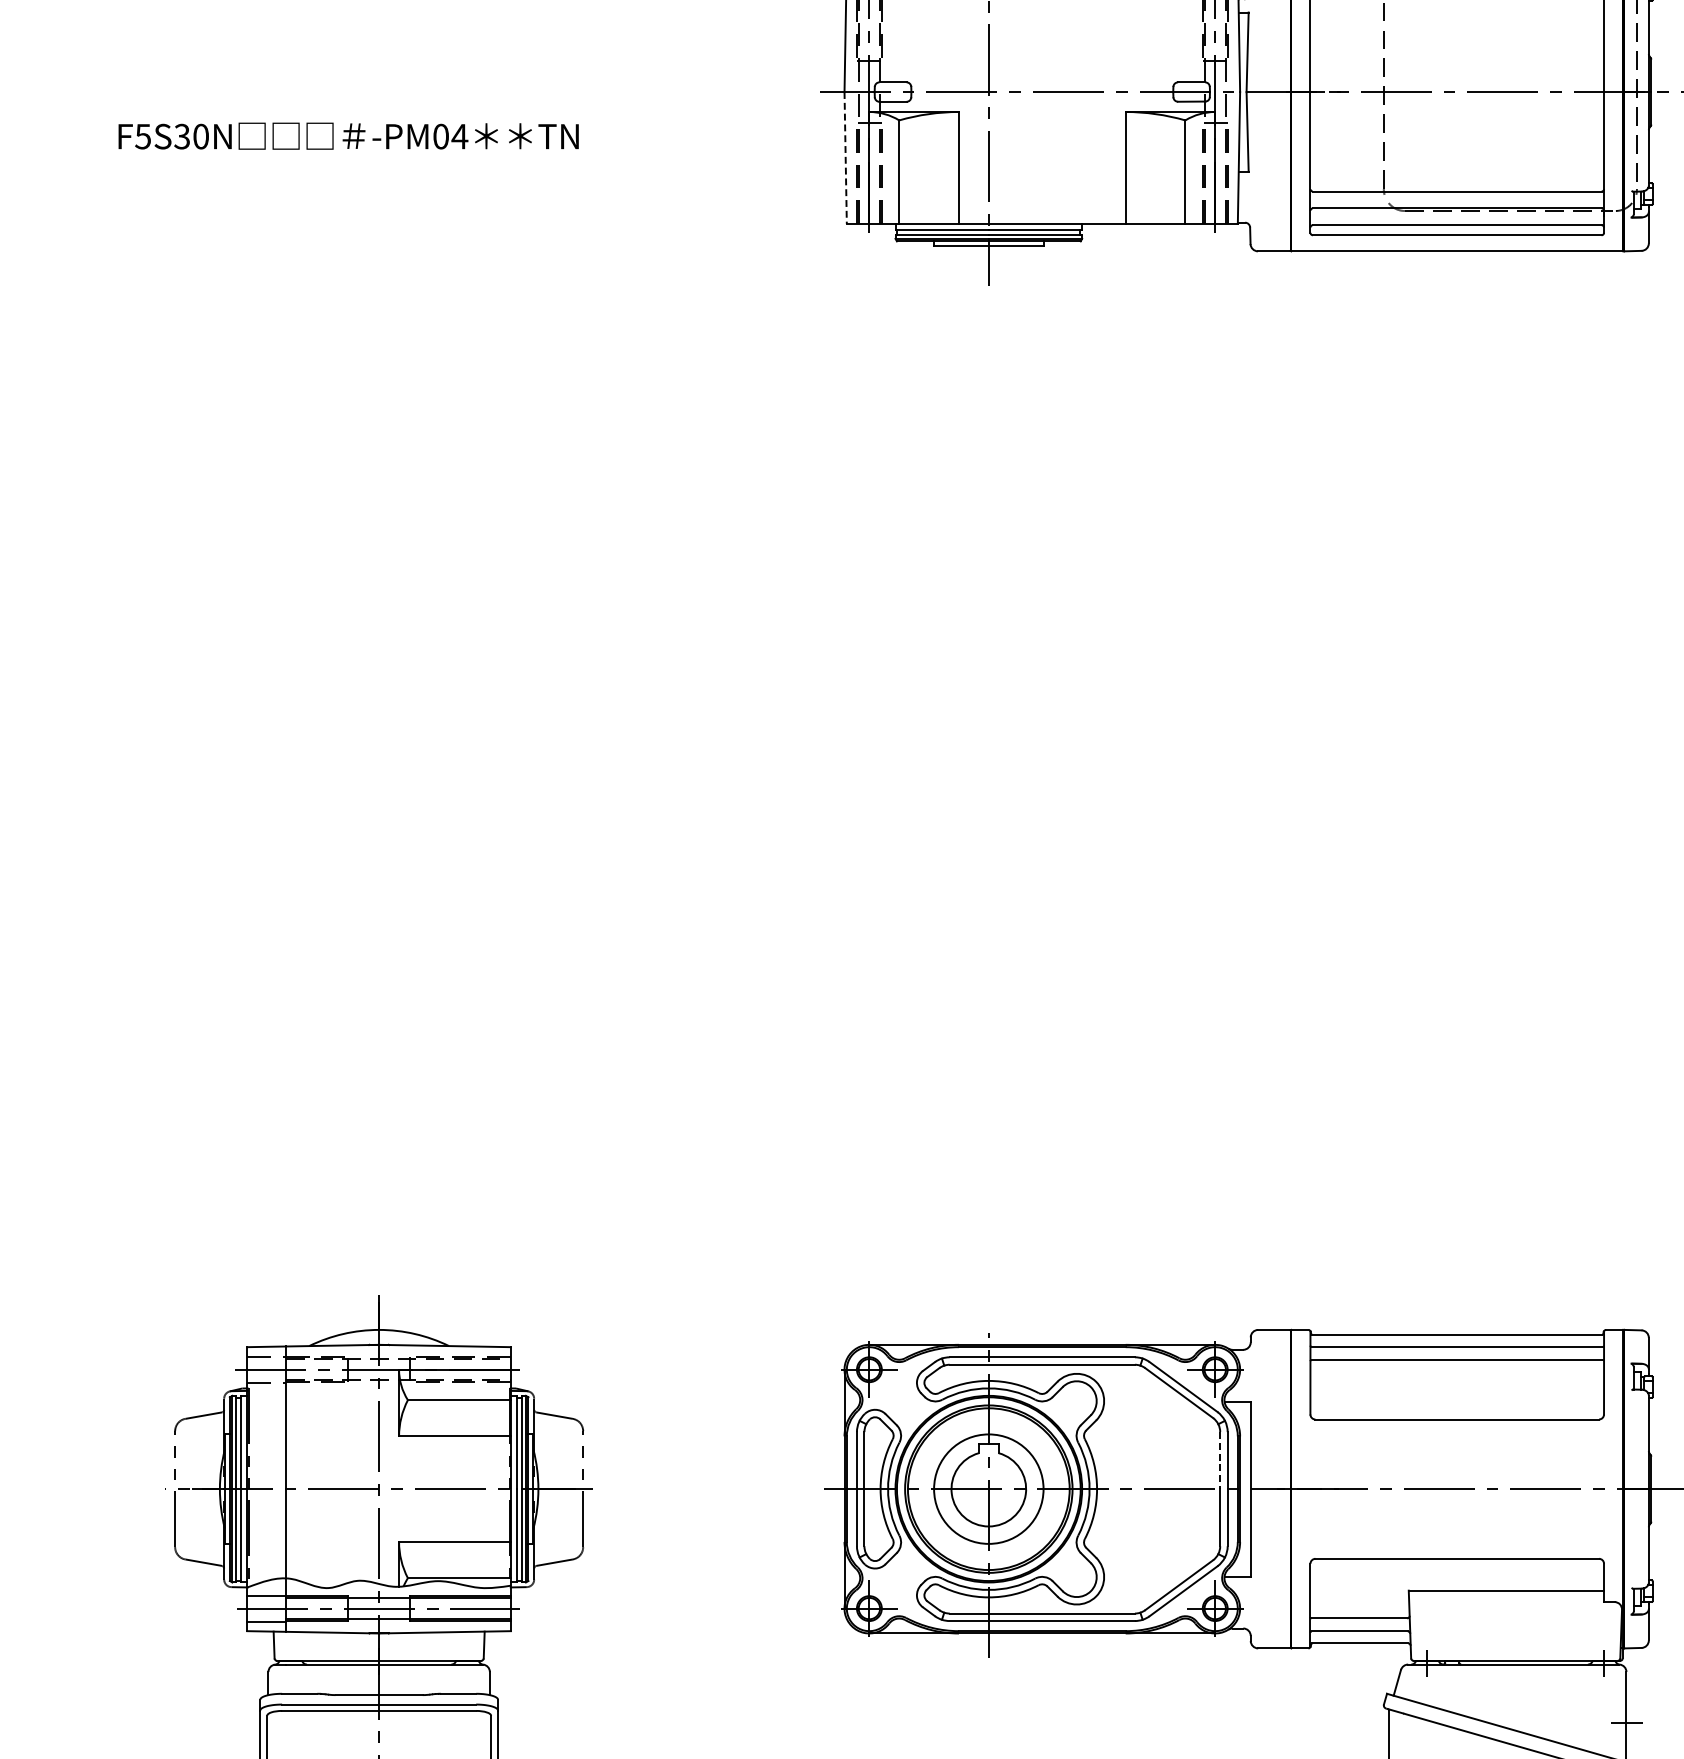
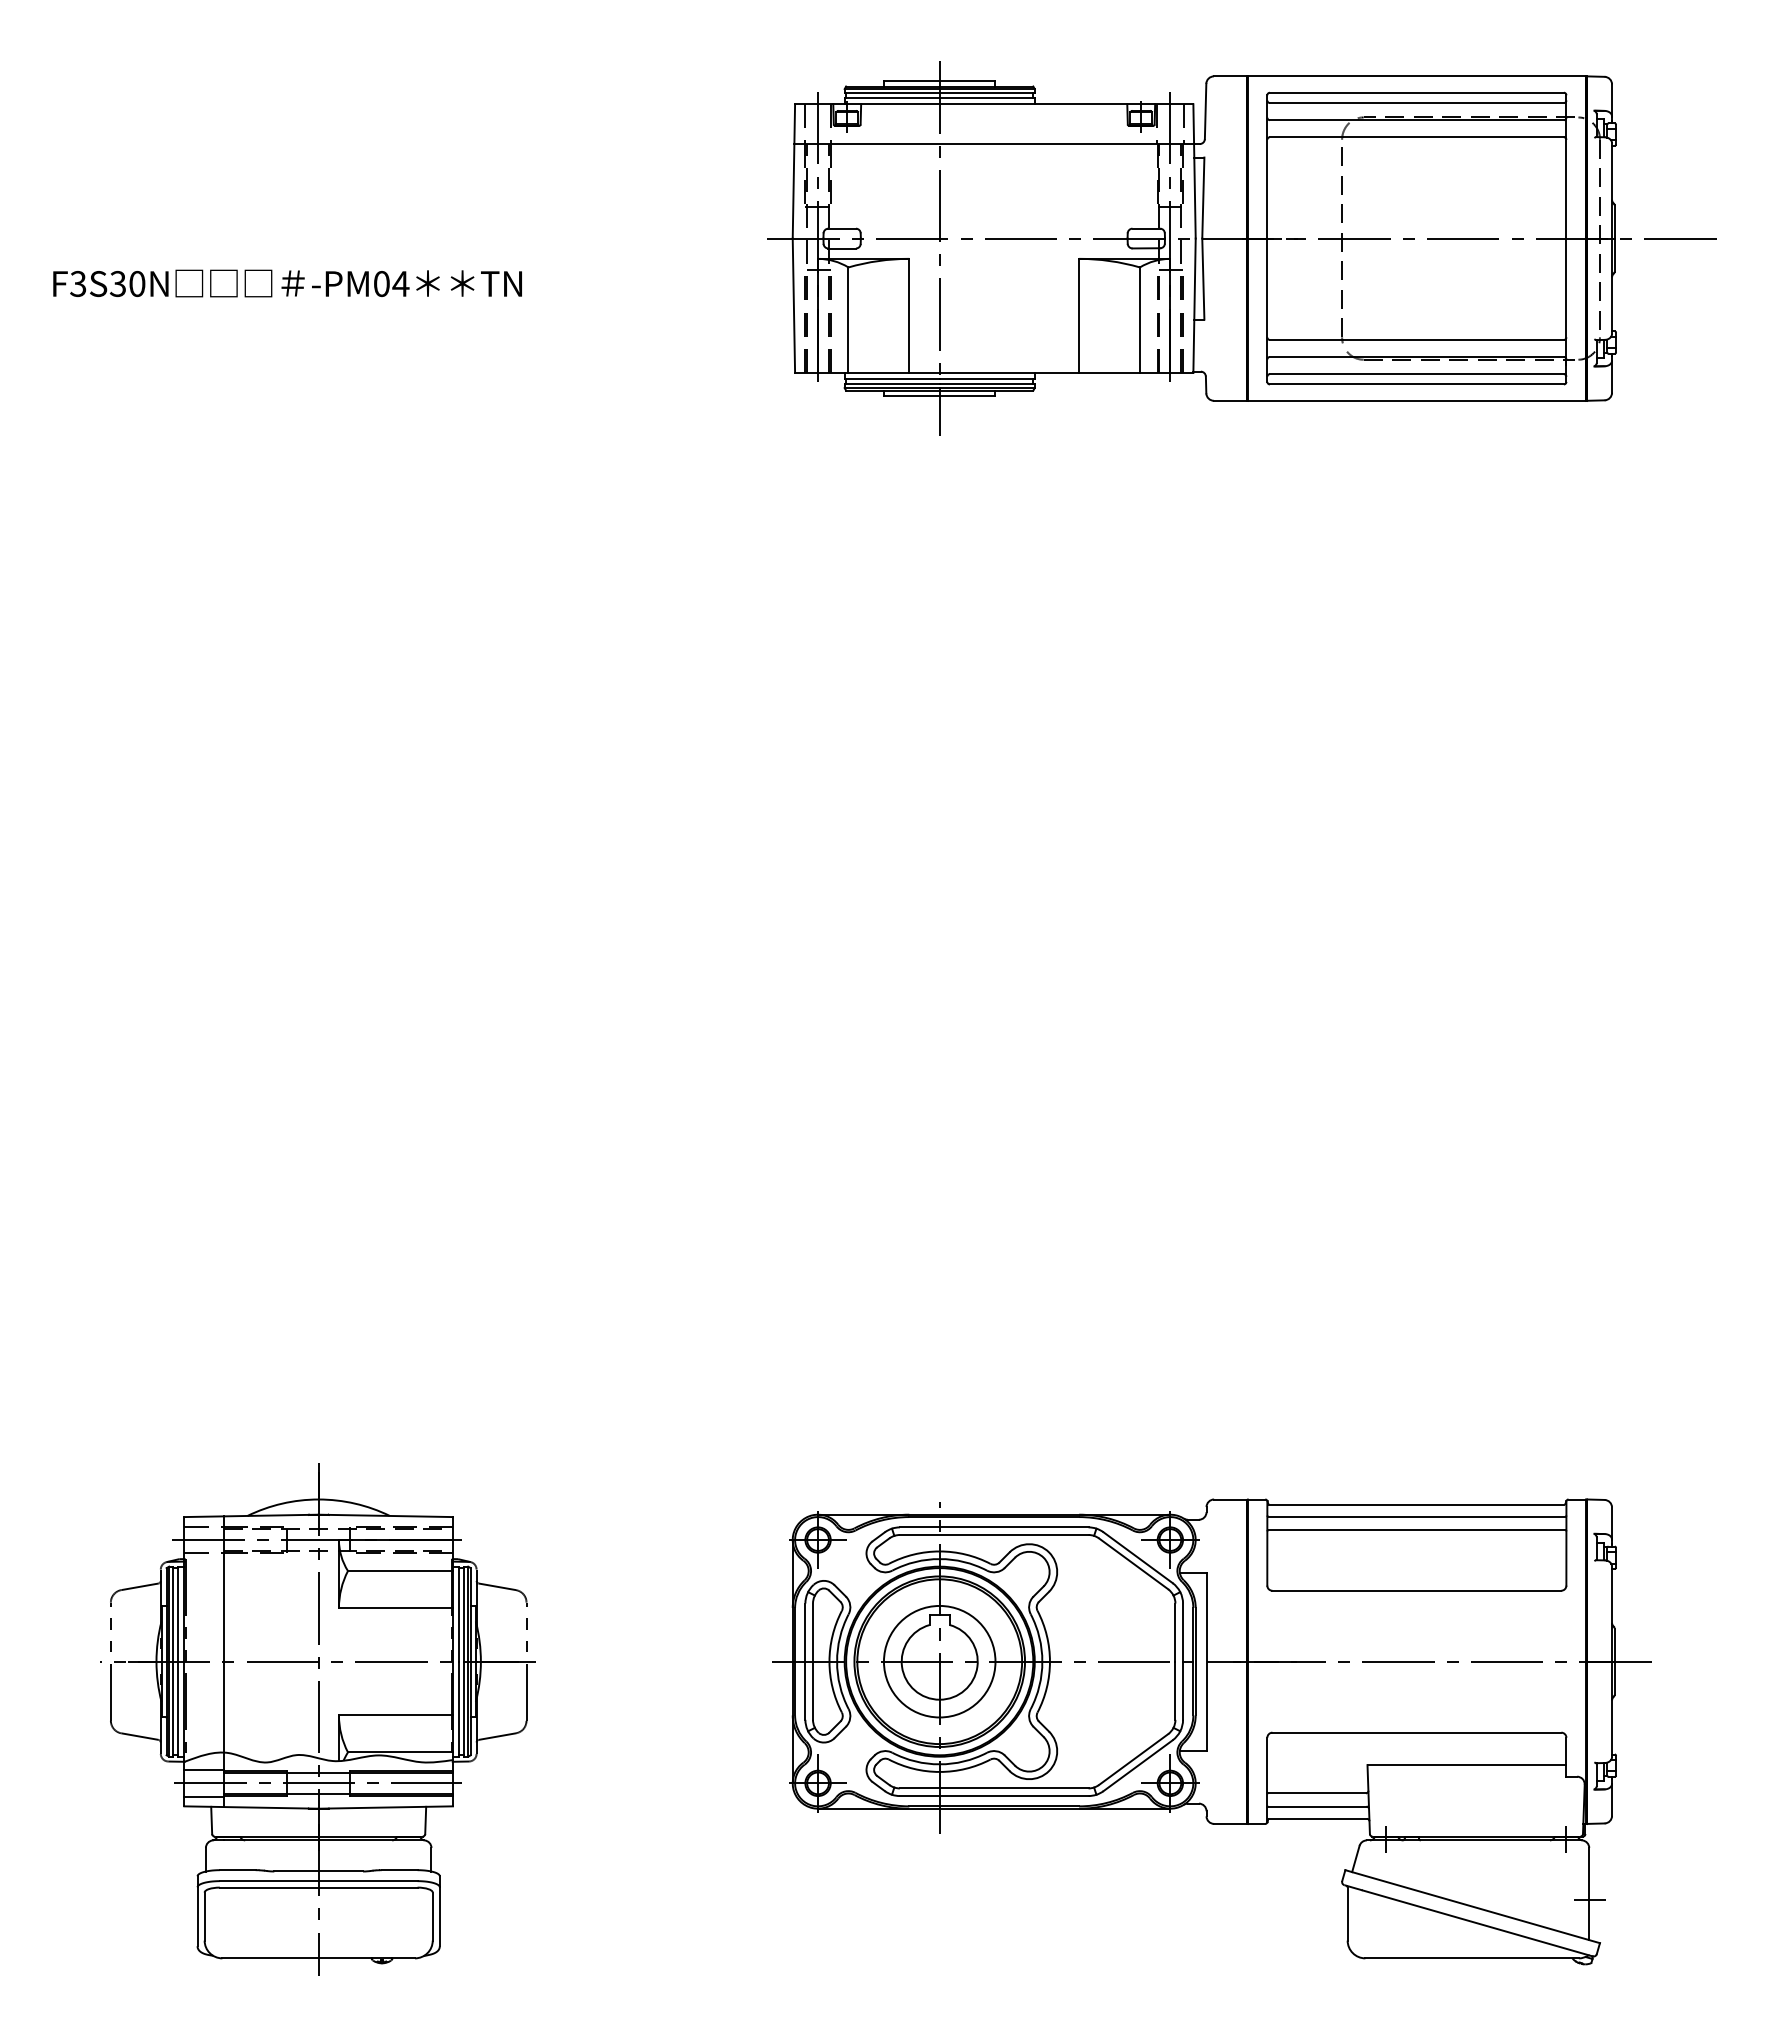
text: (143, 136) -> (78, 283), F5S30N -> F3S30N
line: (845, 158) -> (793, 306), dashed -> solid
line: (1220, 1461) -> (1175, 1633), dashed -> solid

